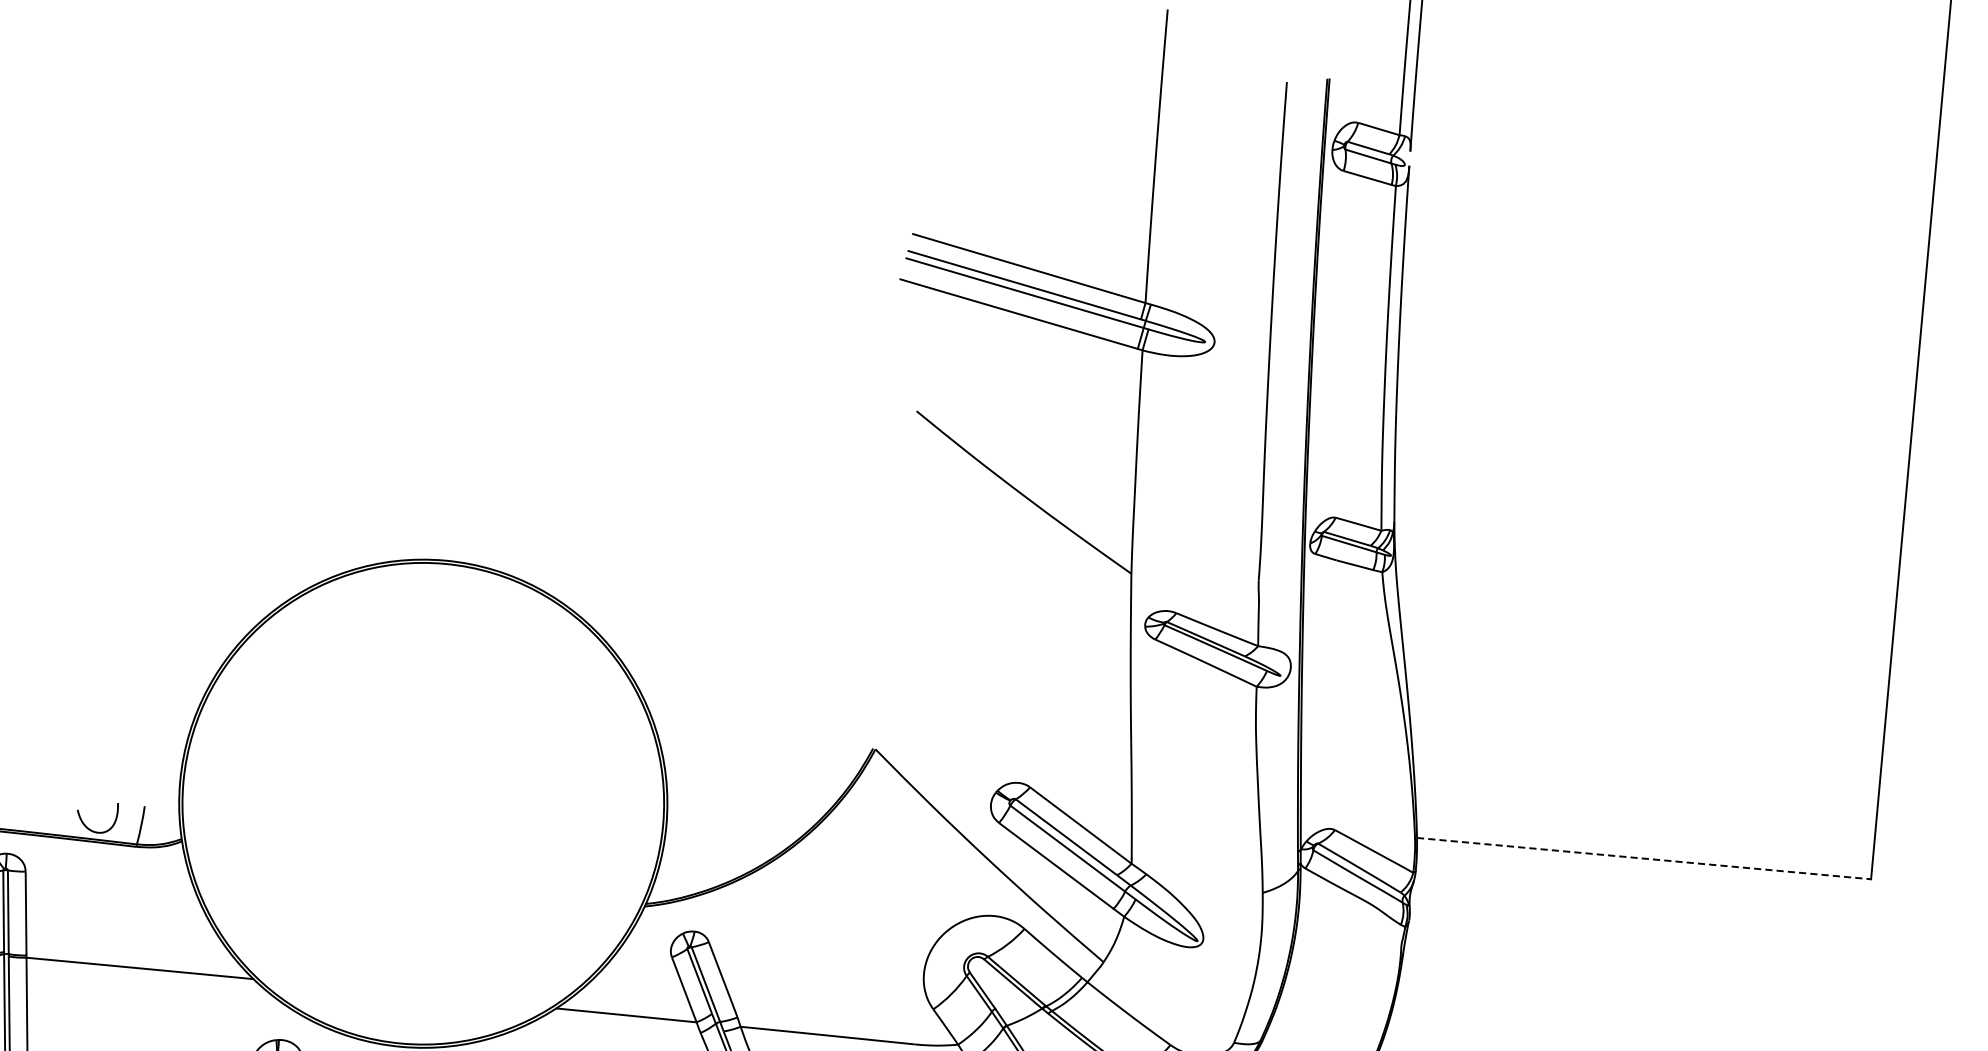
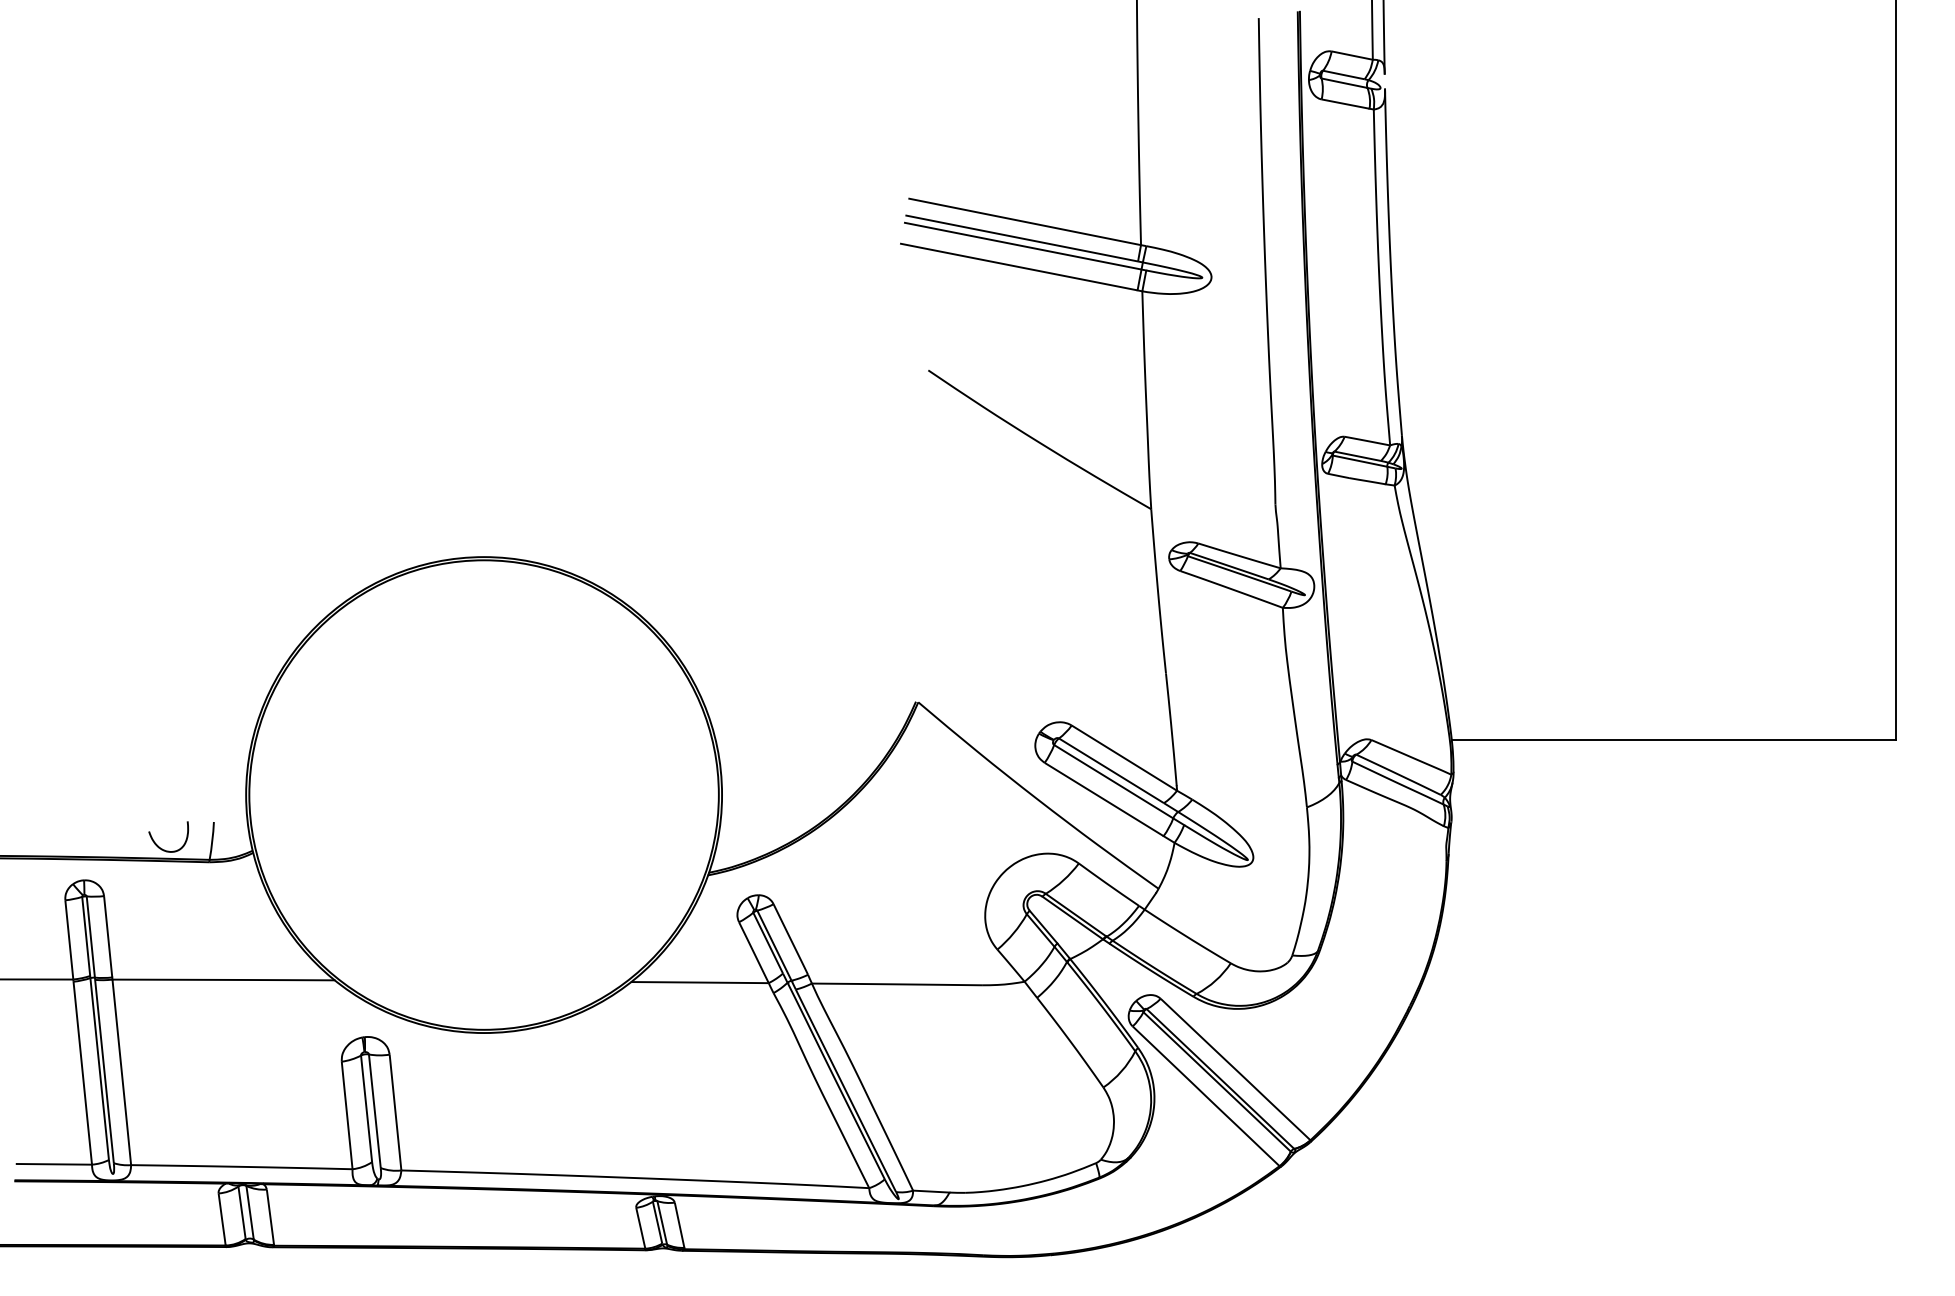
line: (1644, 858) -> (1674, 740), dashed -> solid

